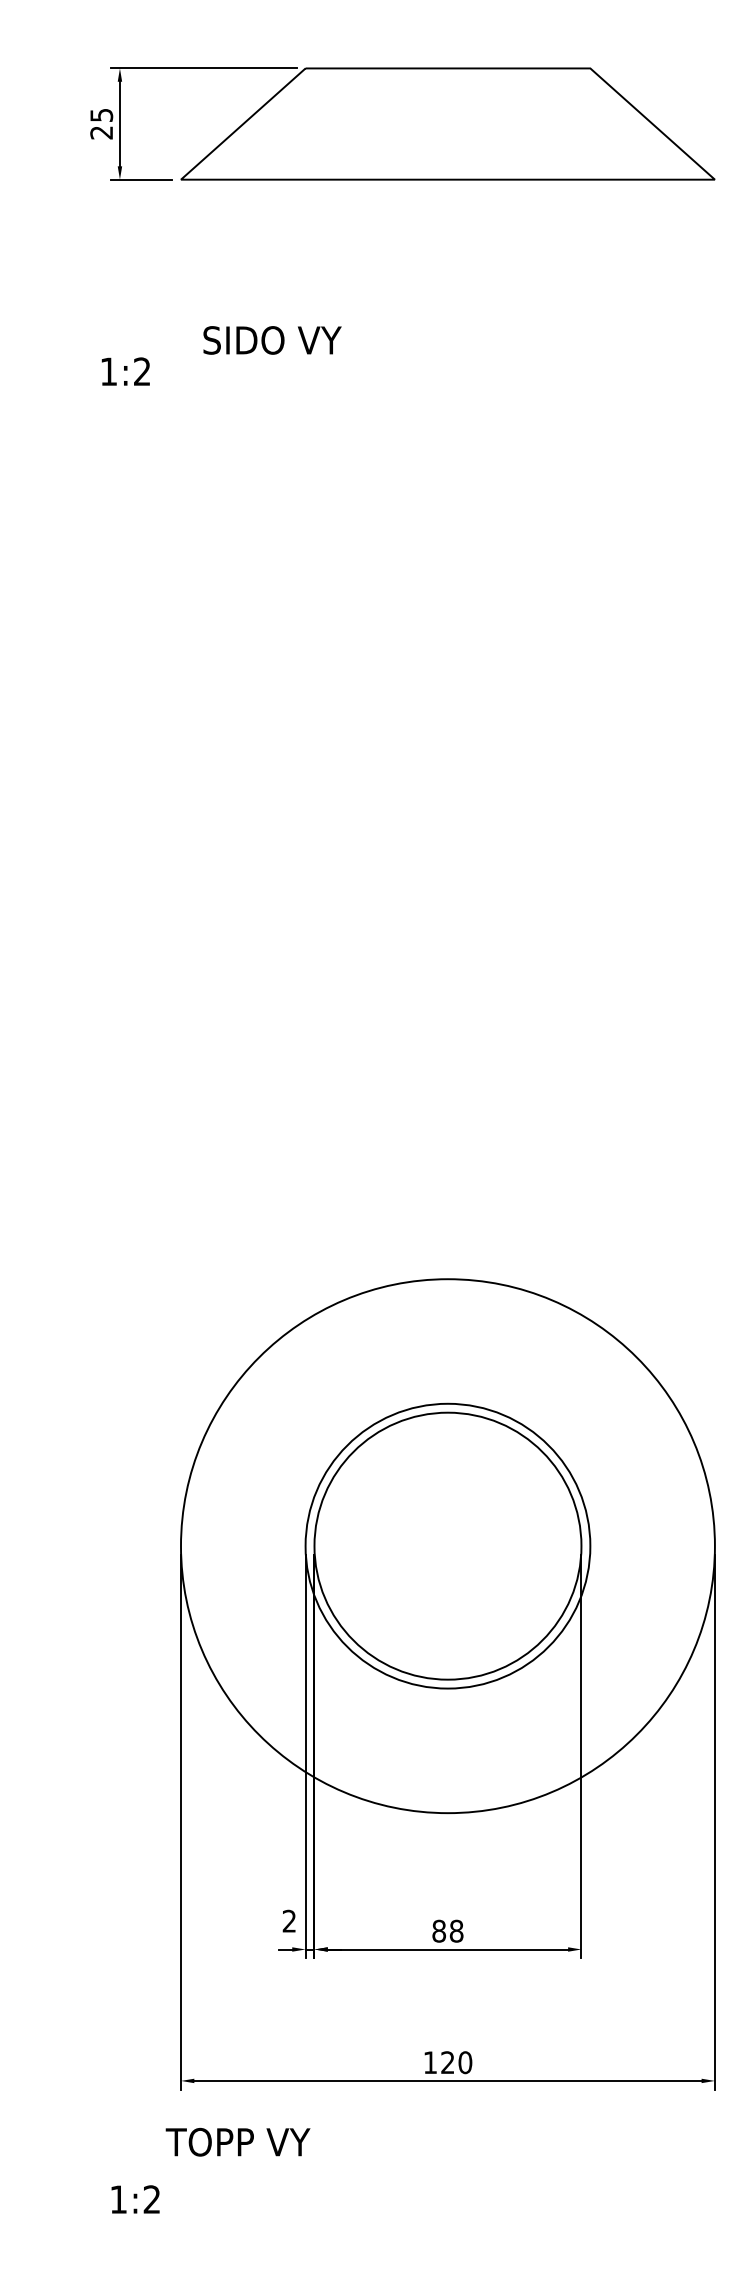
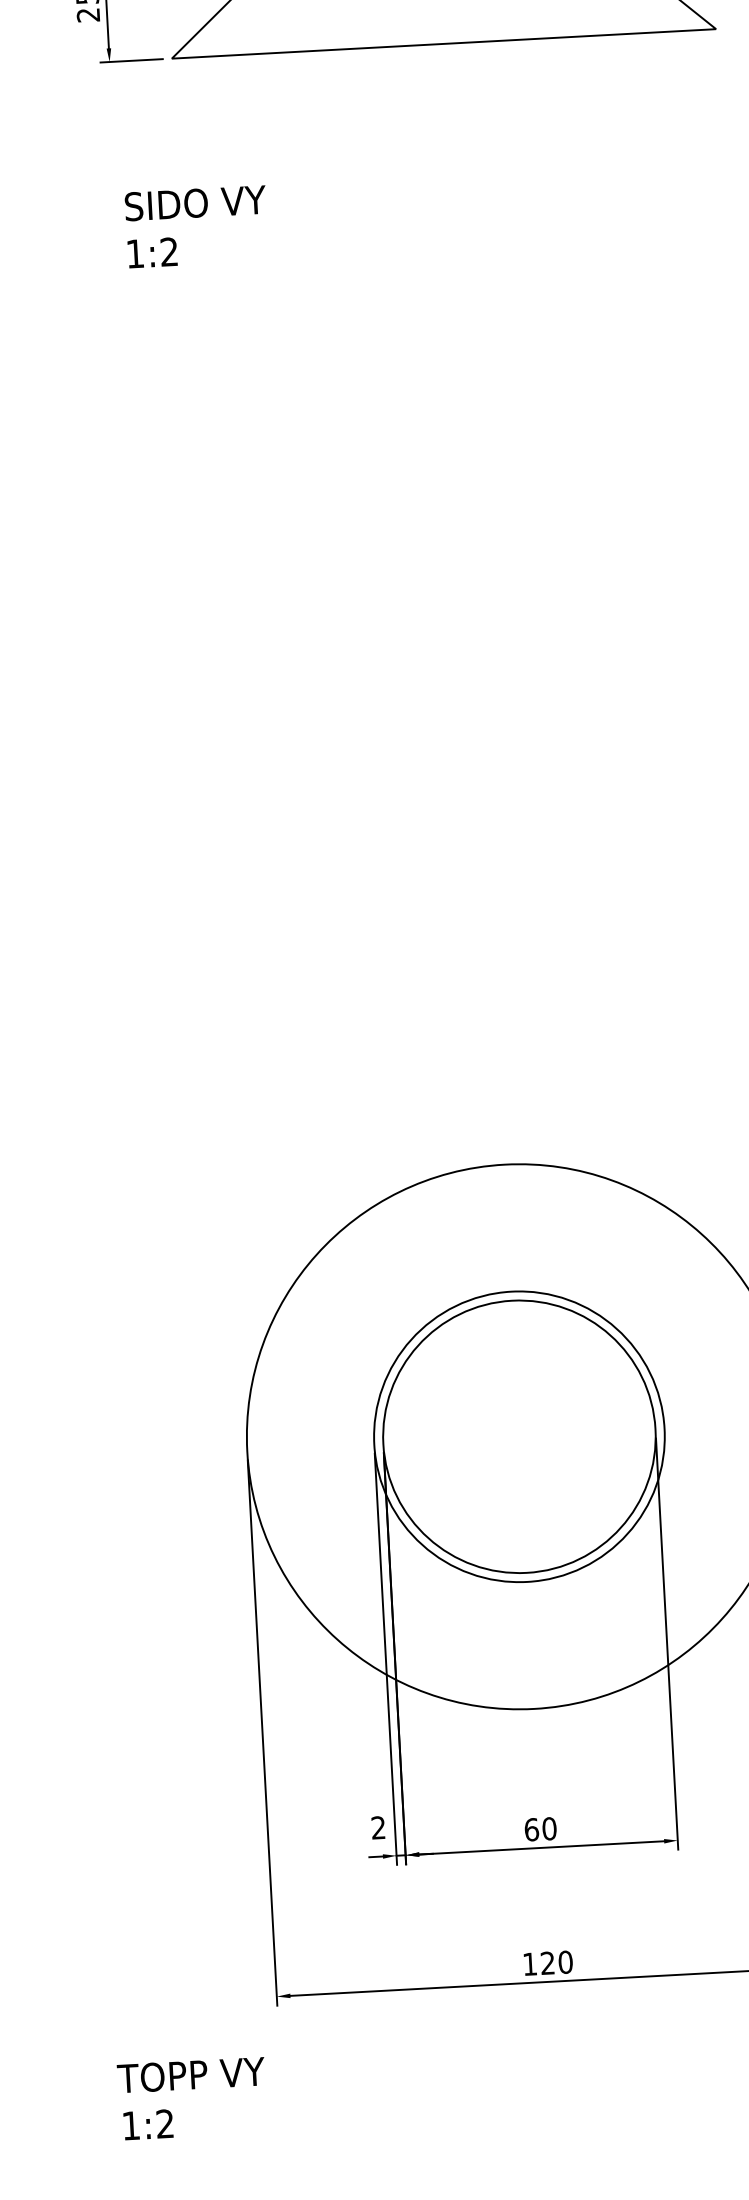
text: (272, 340) -> (195, 203), moved
text: (125, 371) -> (152, 252), moved
text: (447, 1930) -> (540, 1828), 88 -> 60
text: (237, 2141) -> (190, 2074), moved
text: (135, 2199) -> (148, 2124), moved

